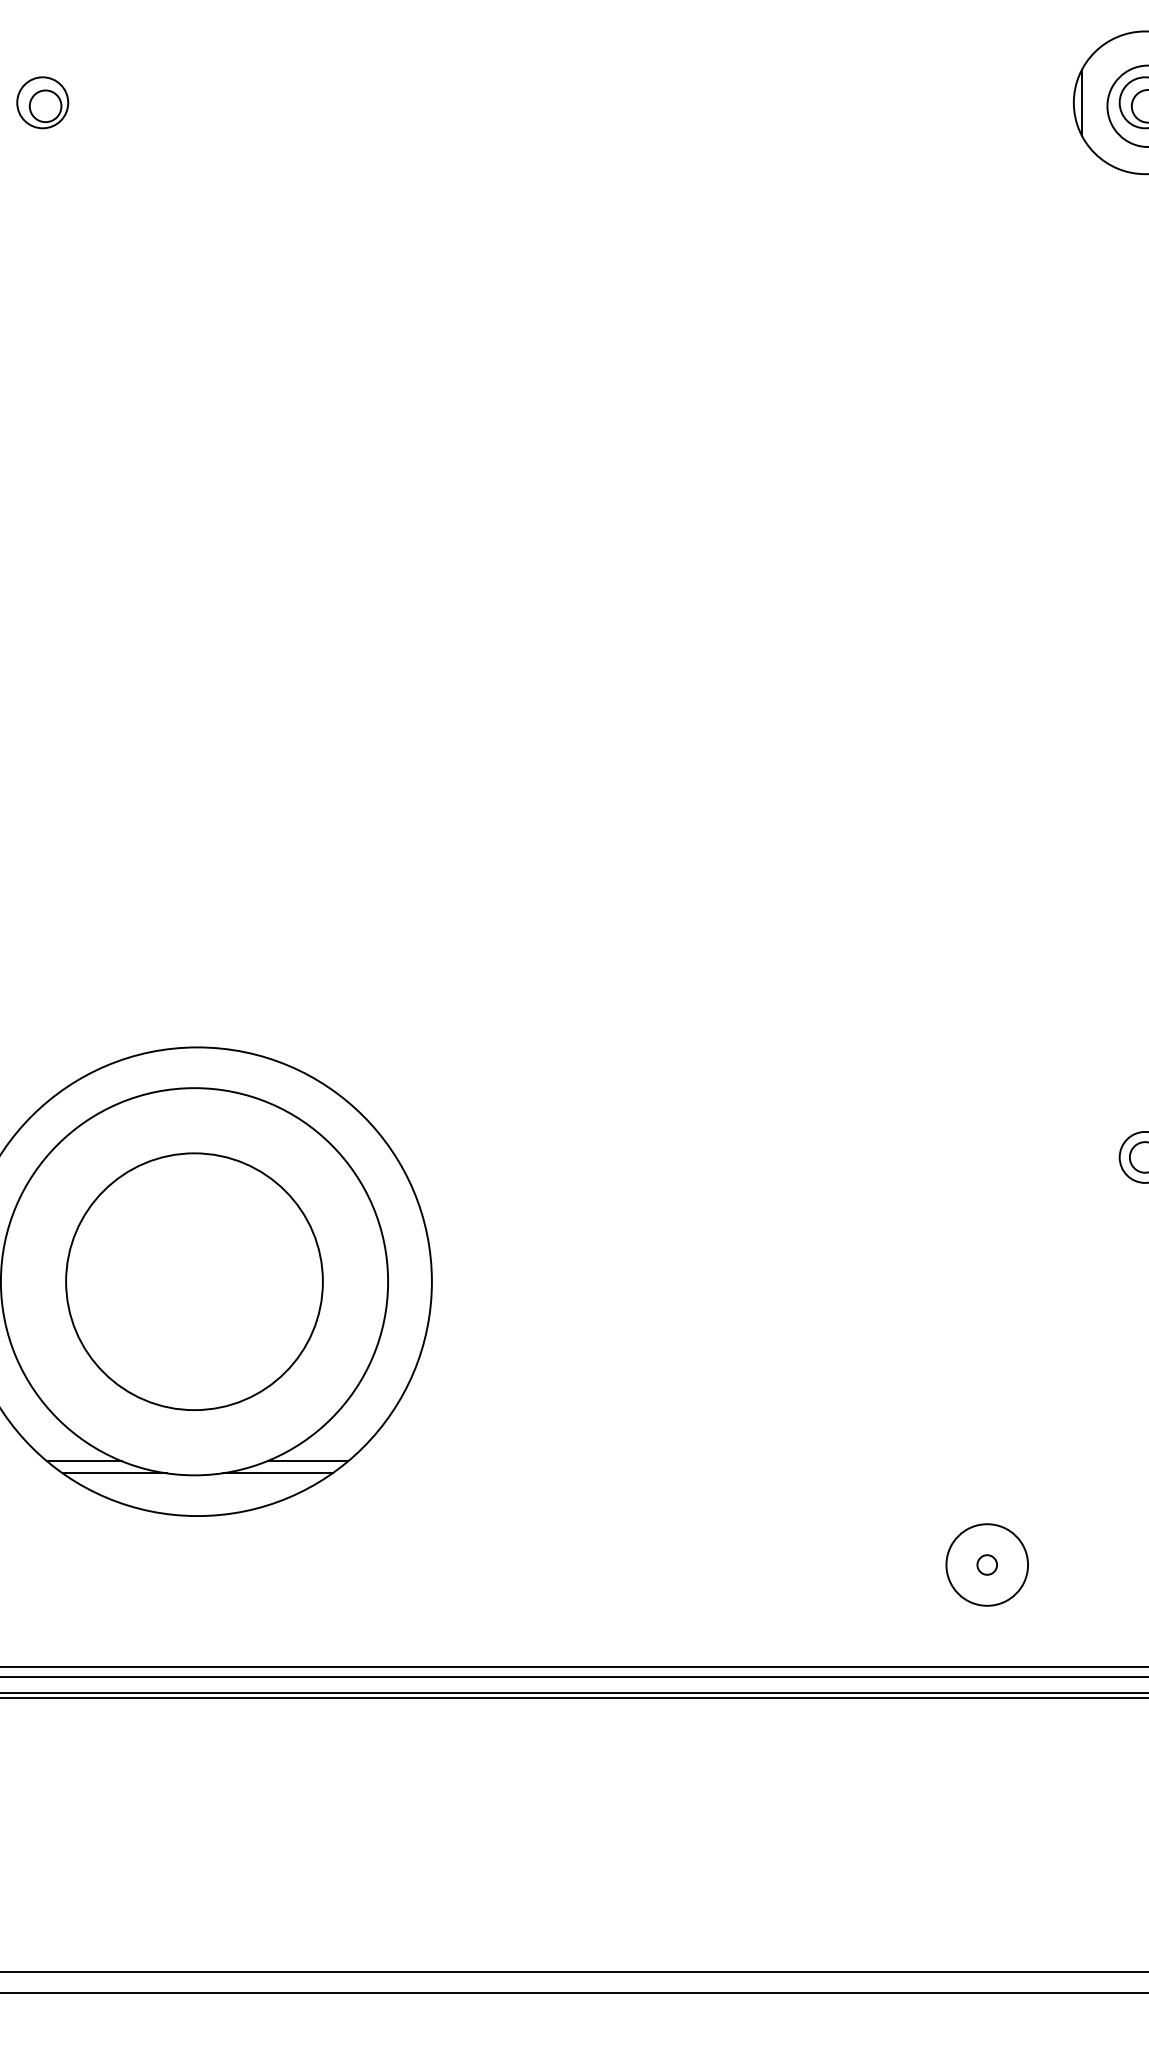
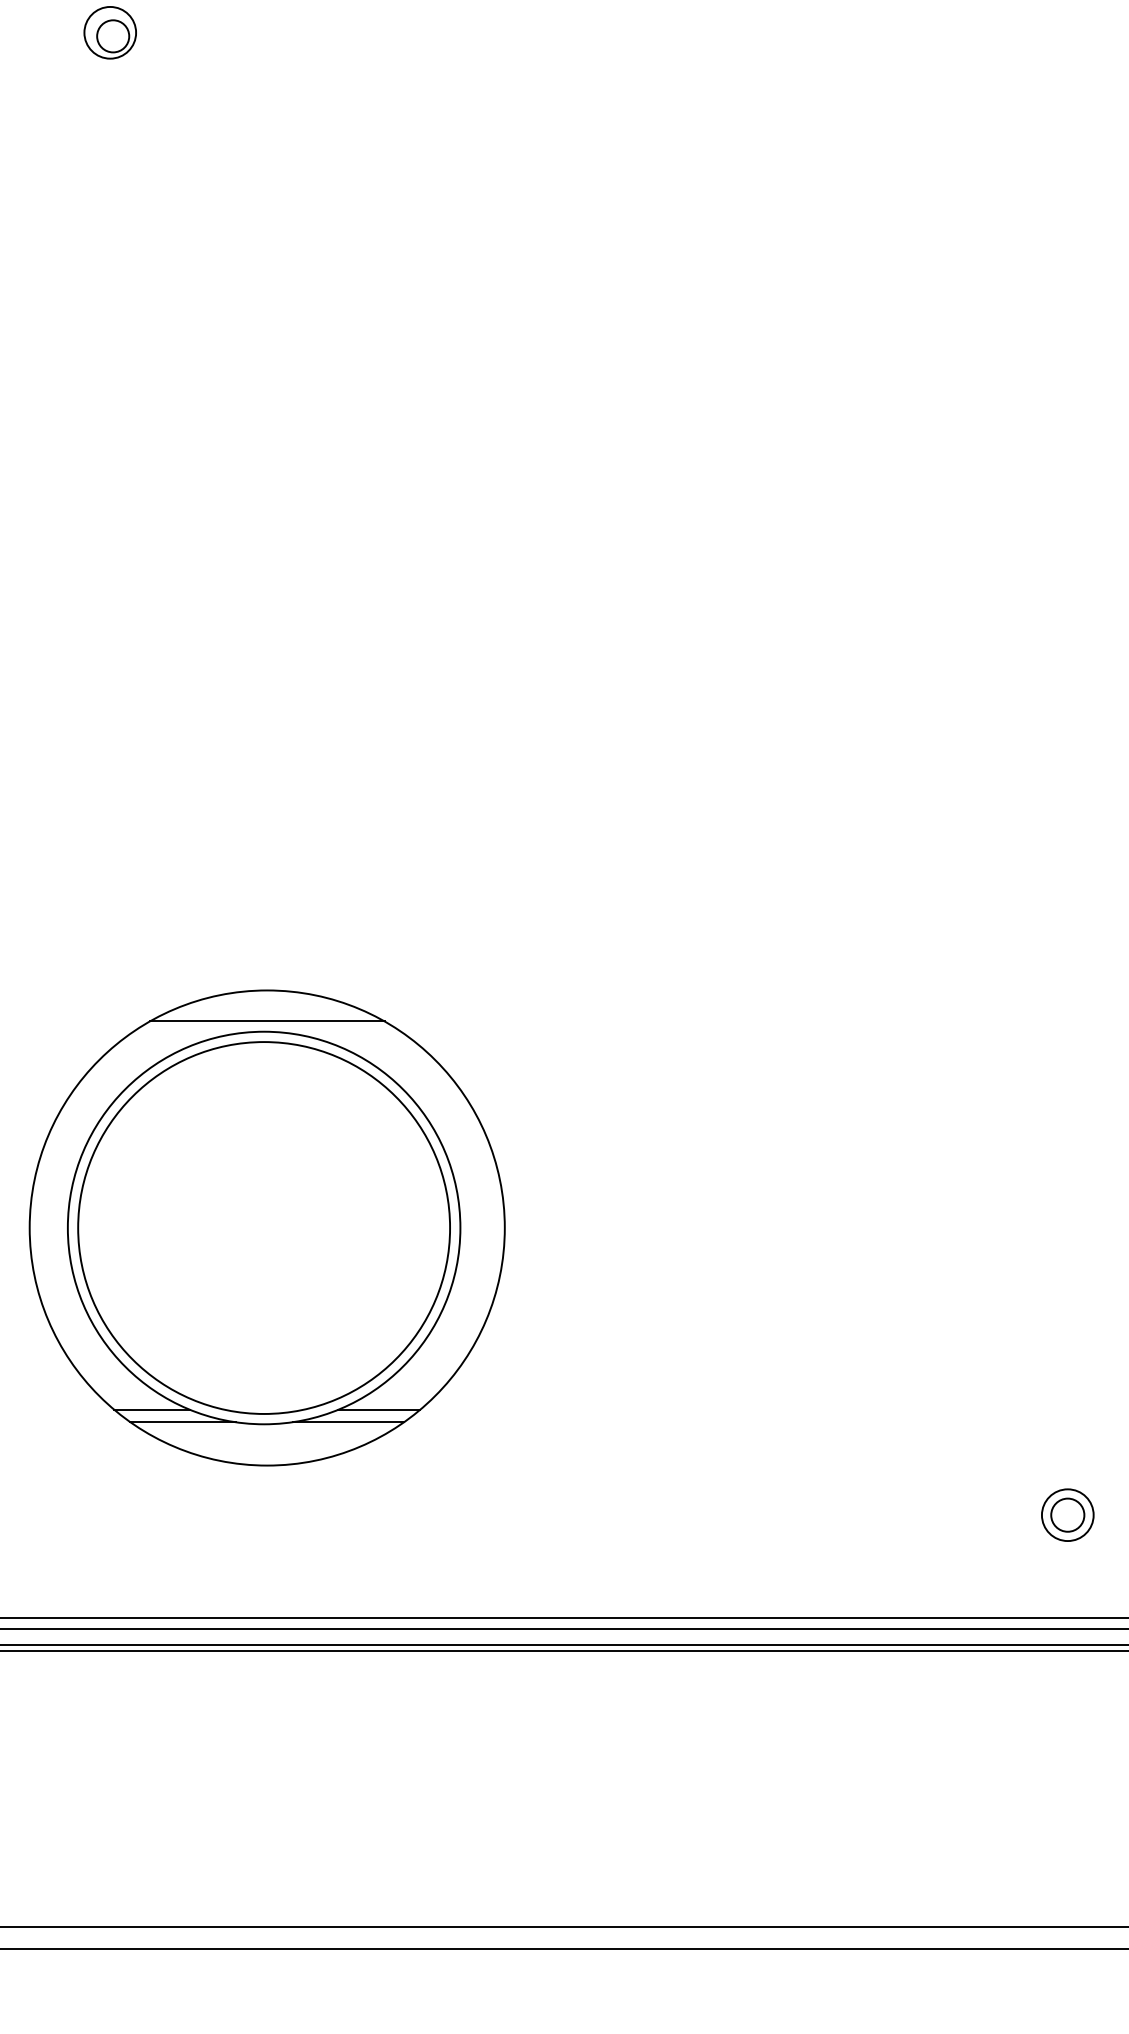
line: (197, 1077) -> (267, 1020), added
circle: (194, 1281) -> (264, 1227), size x1.43
circle: (986, 1564) -> (1067, 1514), size x0.62
circle: (986, 1564) -> (1067, 1514), size x1.67

